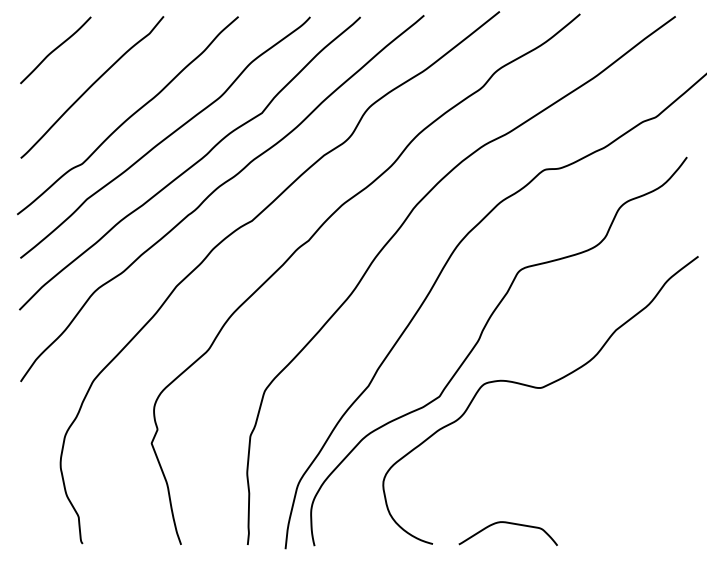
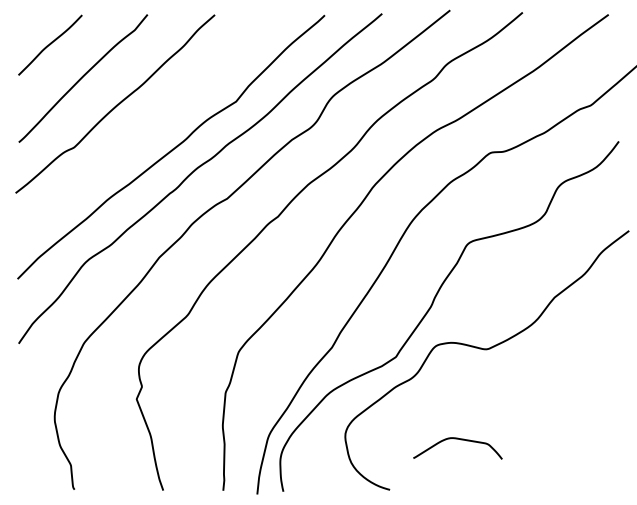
curve: (165, 137) -> (149, 123), removed
curve: (511, 524) -> (460, 440), moved

